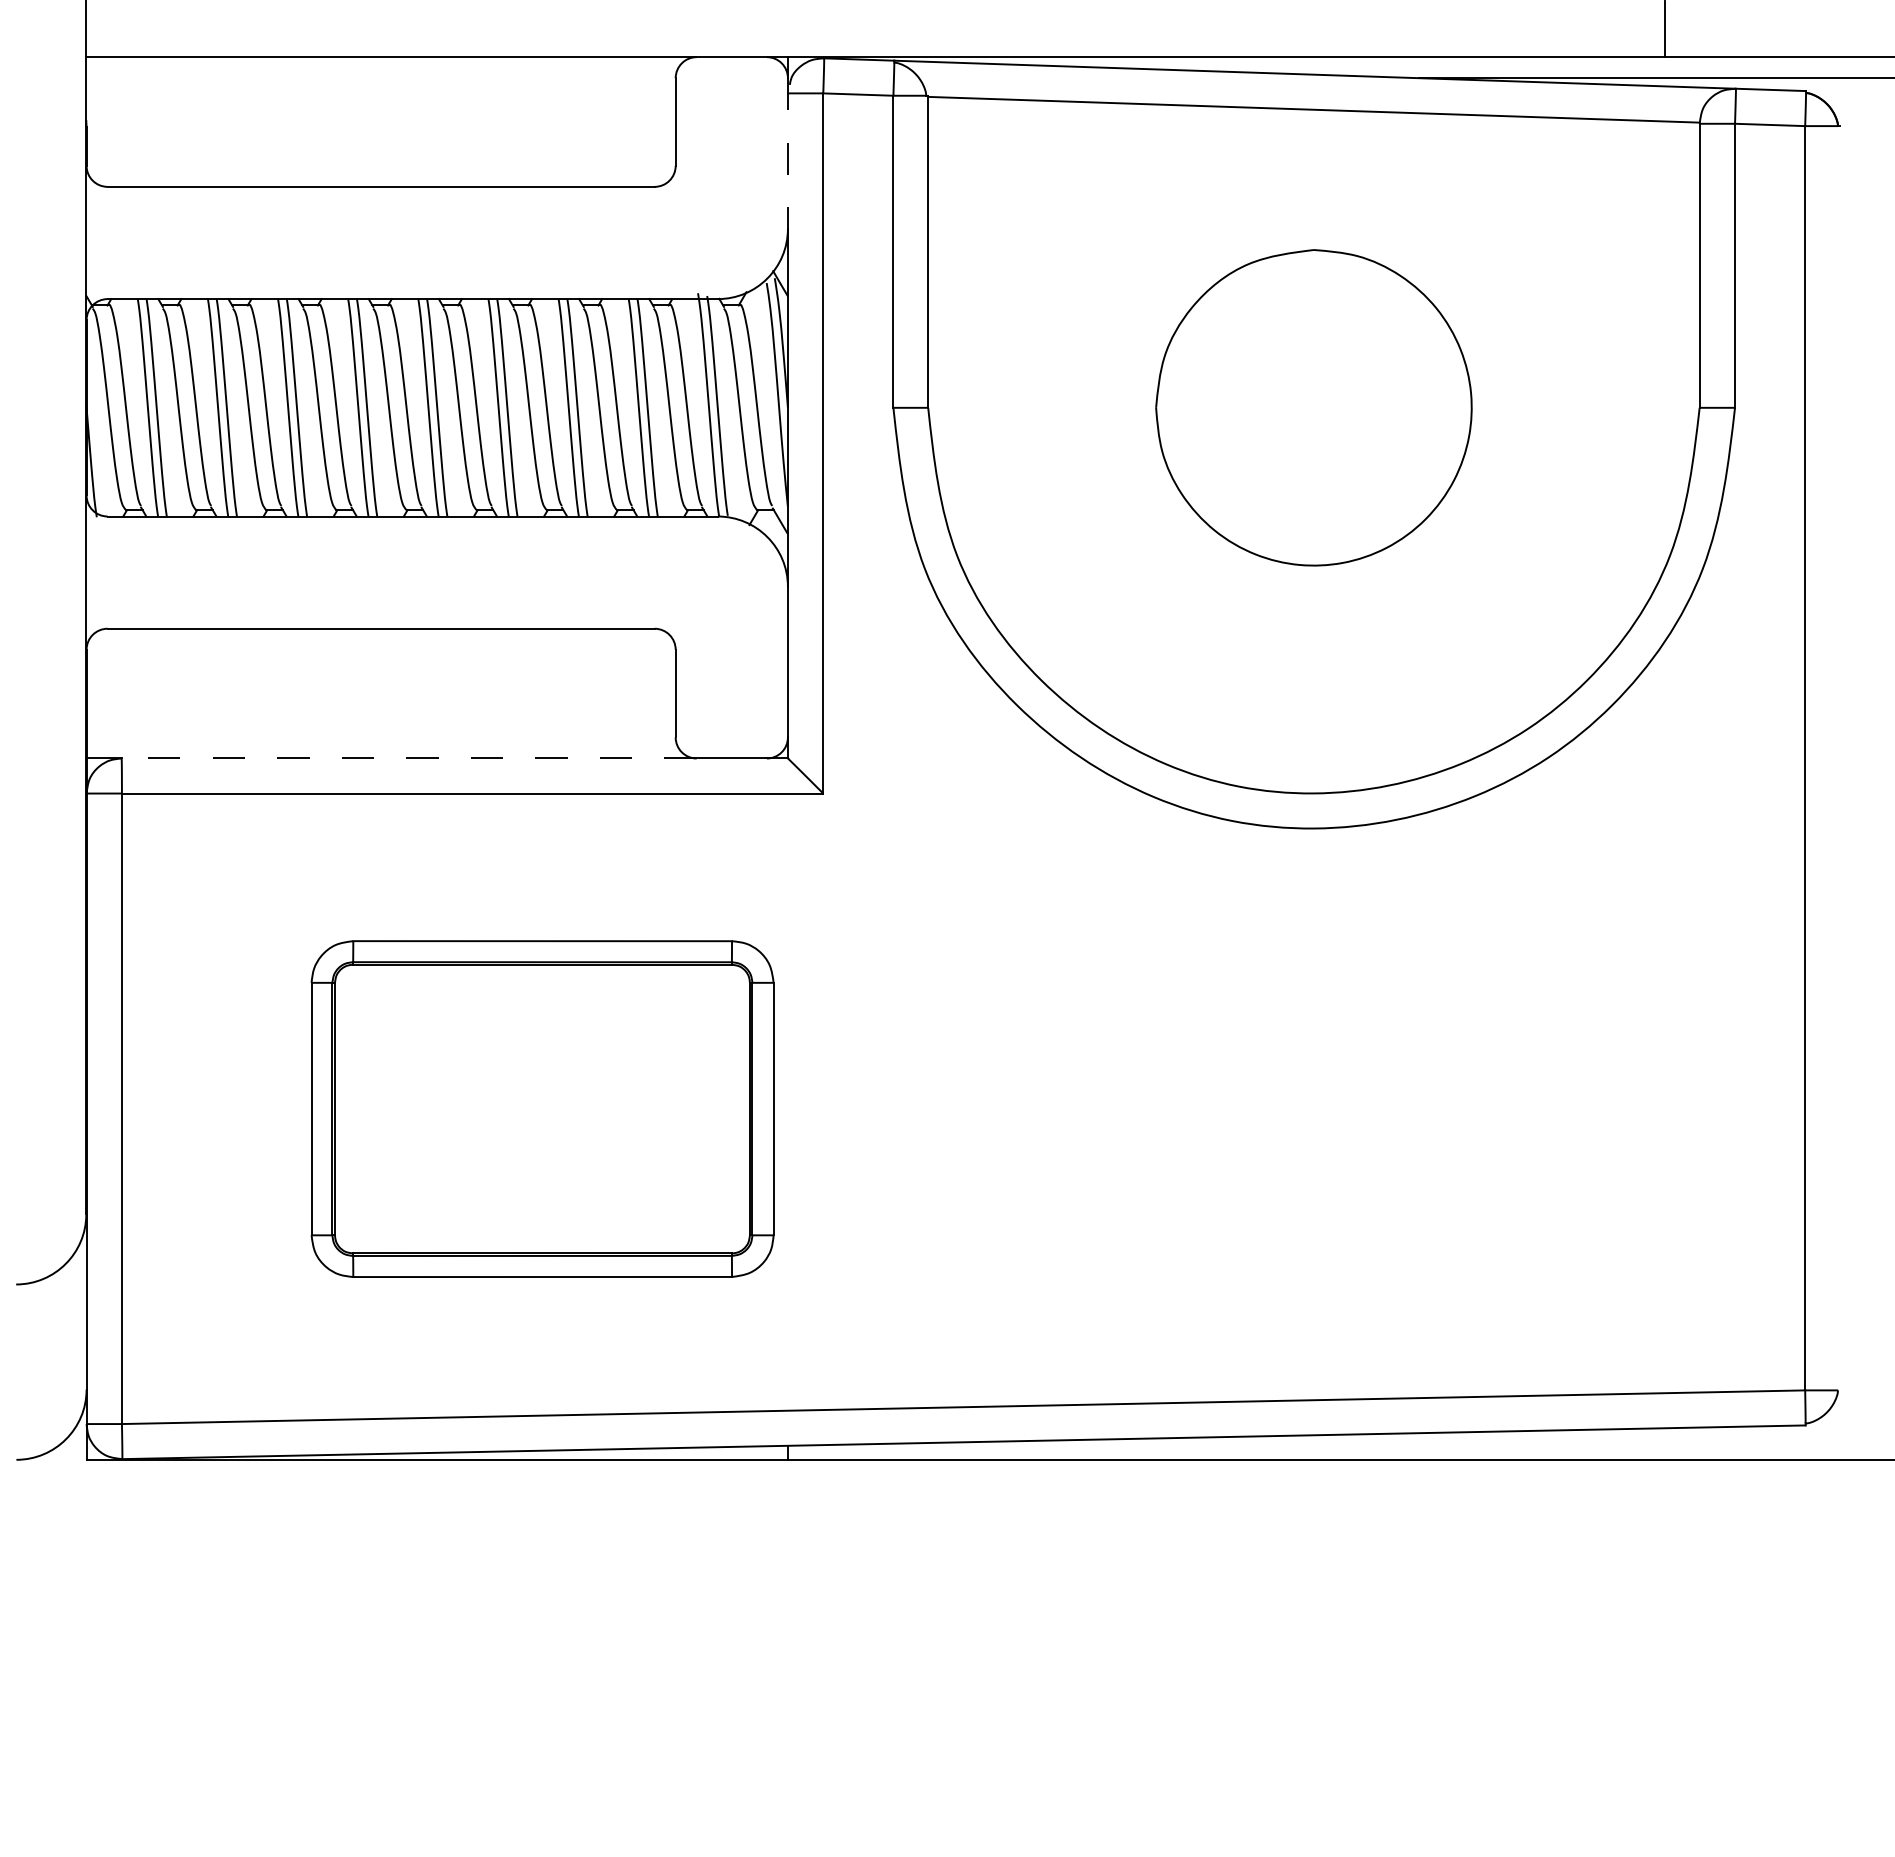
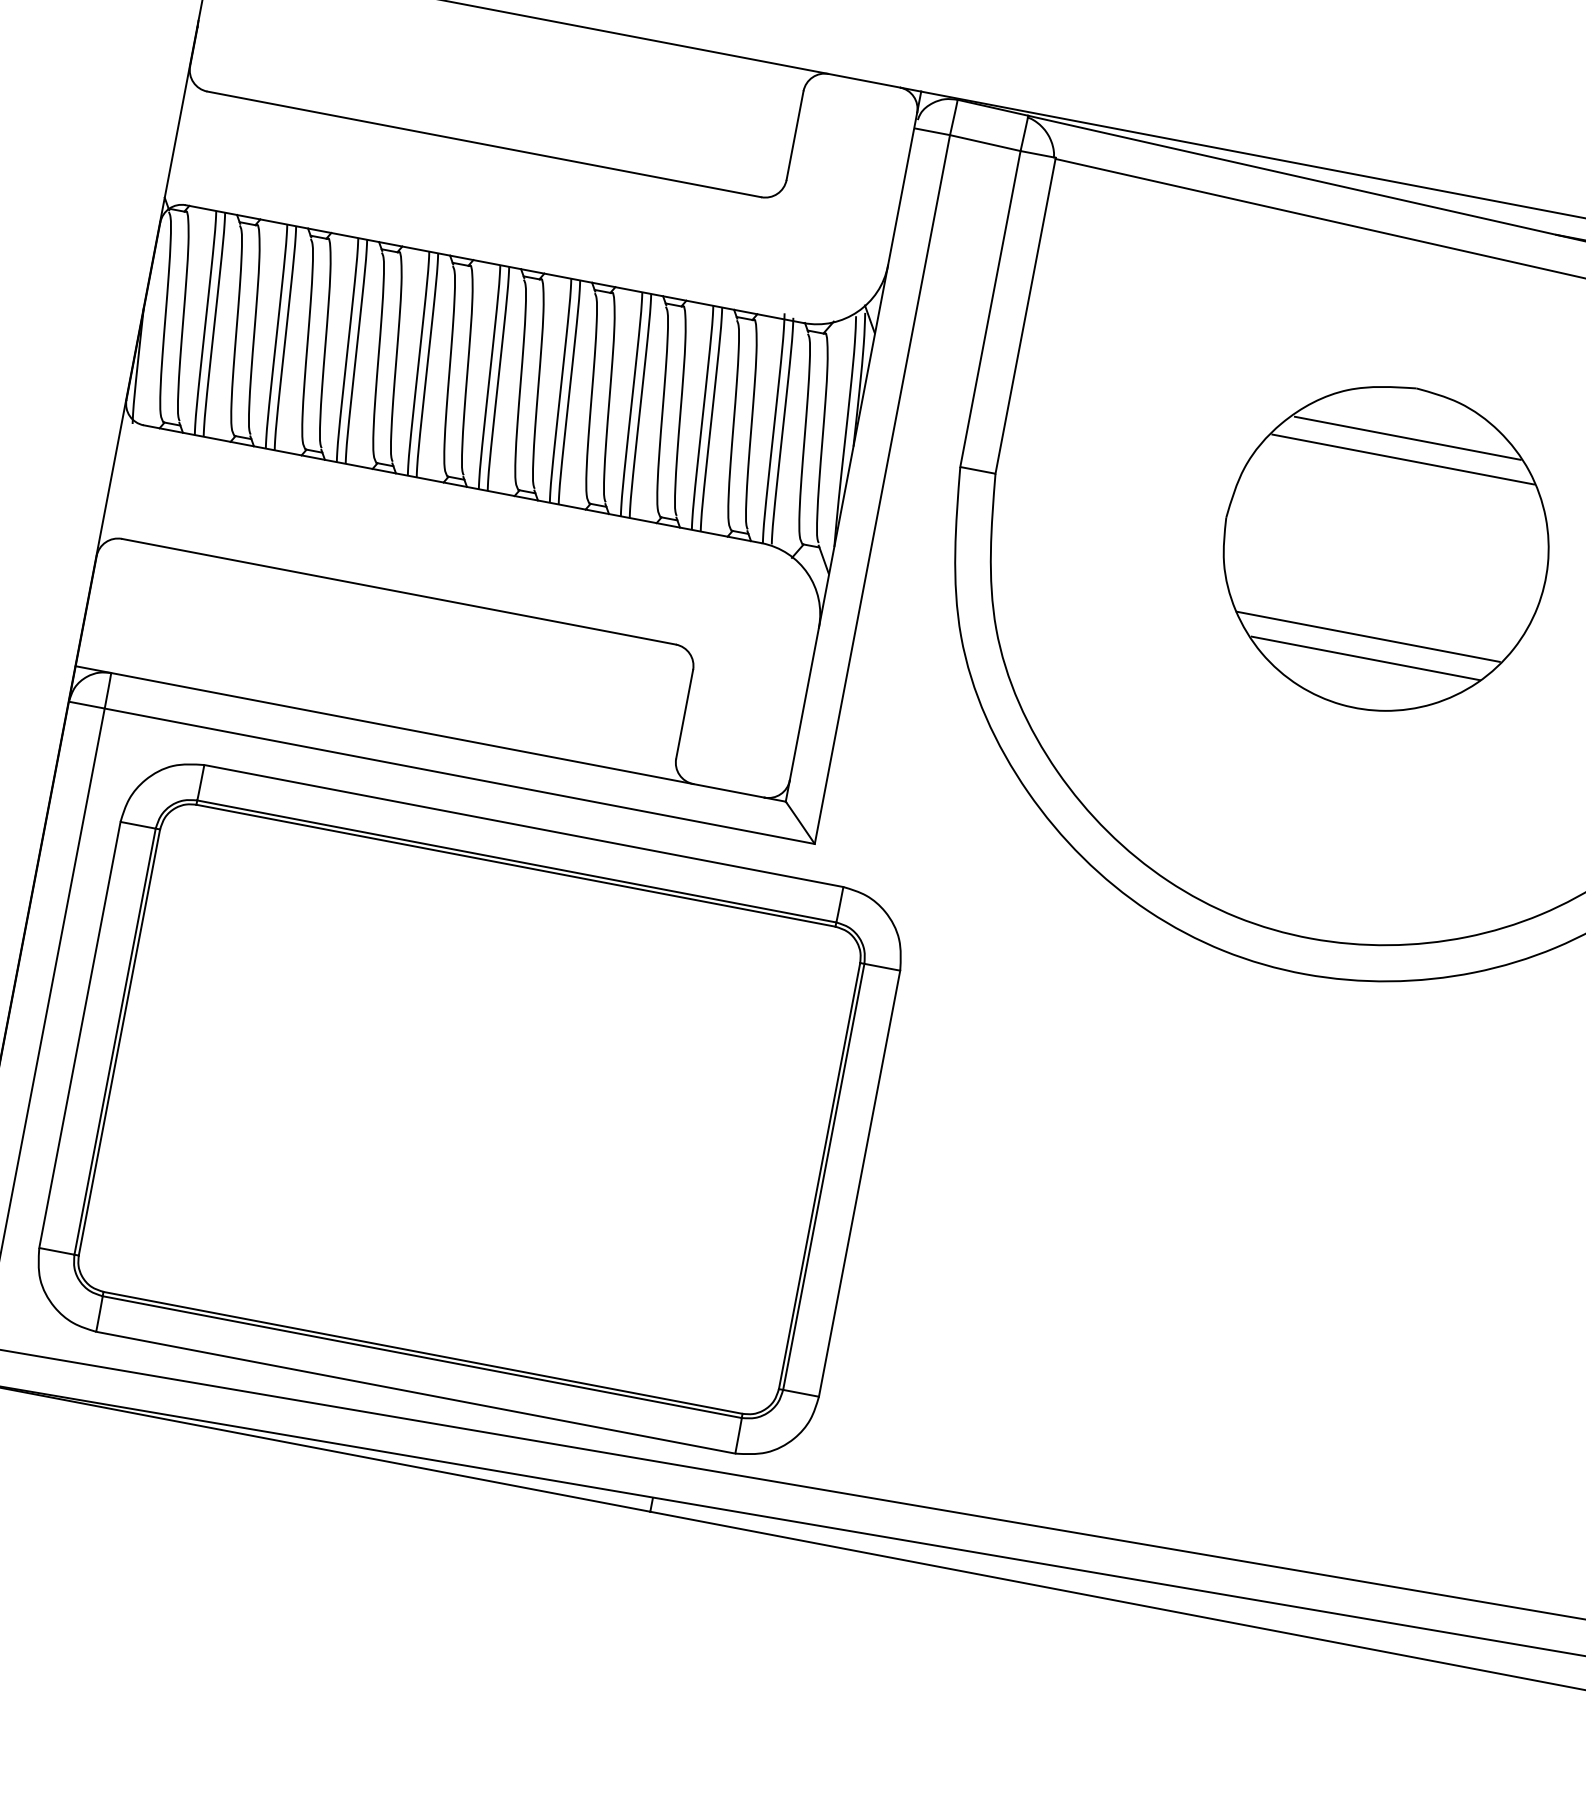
line: (787, 154) -> (901, 190), dashed -> solid
line: (1314, 299) -> (1407, 438), added
line: (1313, 320) -> (1402, 459), added
line: (1312, 495) -> (1367, 636), added
line: (1314, 516) -> (1365, 658), added
line: (409, 758) -> (402, 728), dashed -> solid
part: (542, 1108) -> (469, 1108), size x1.67

